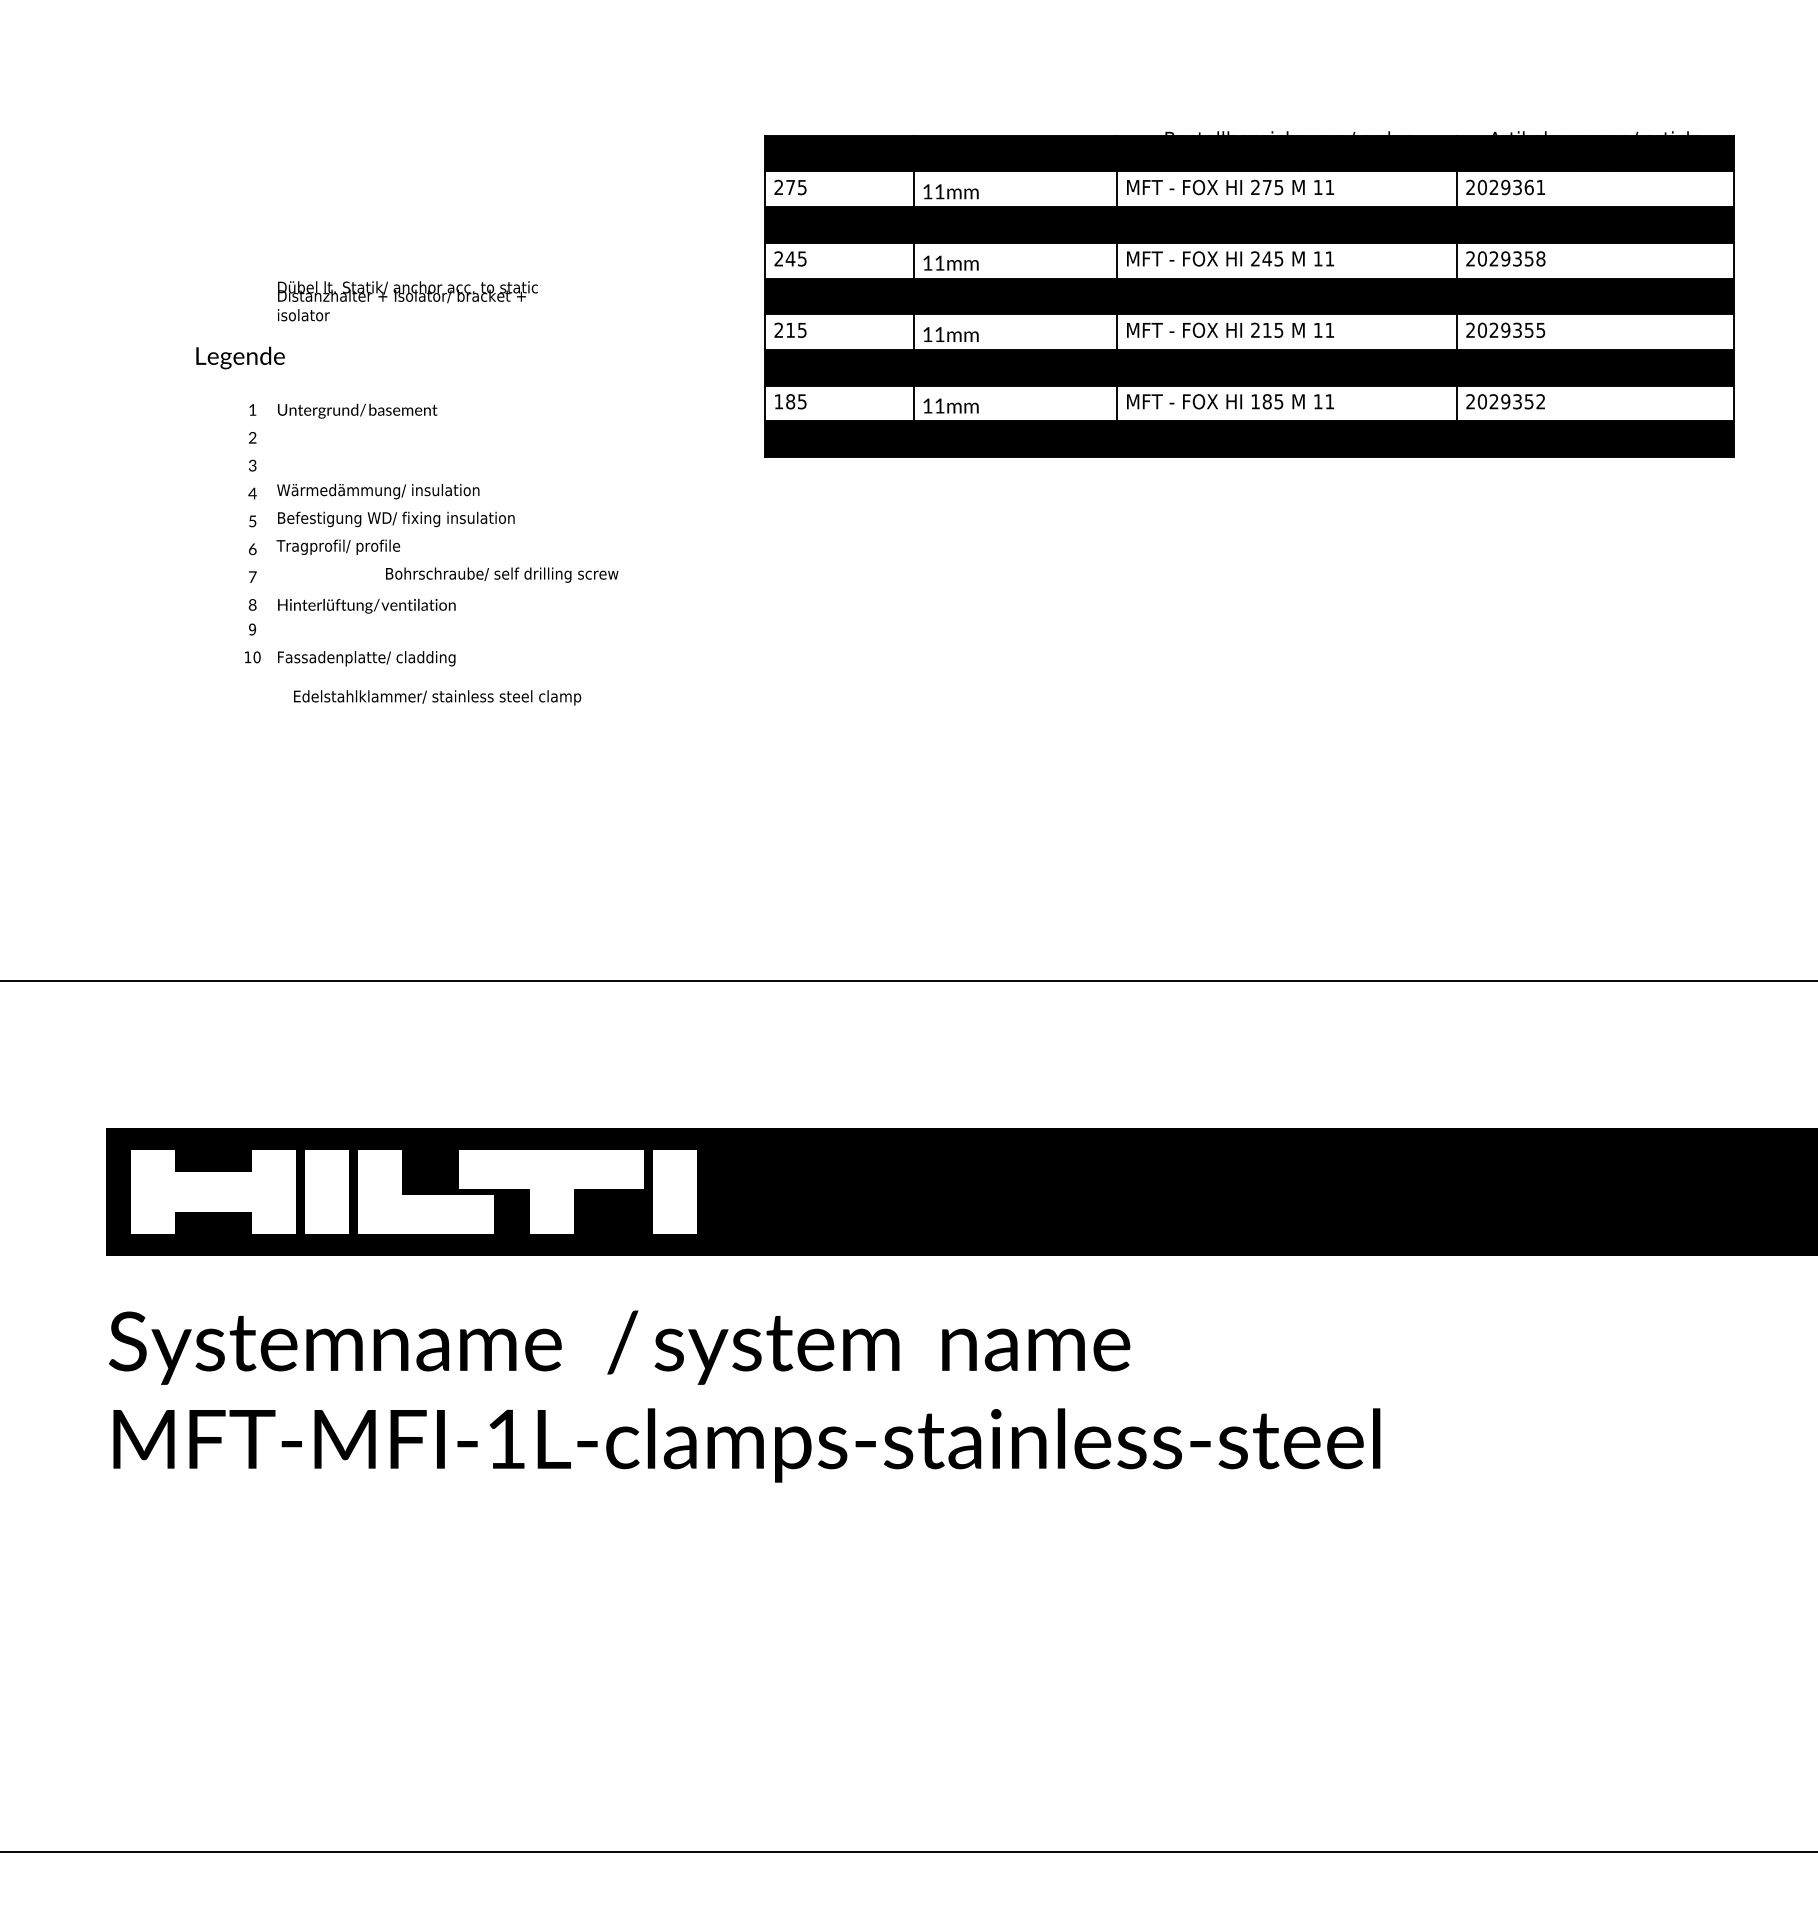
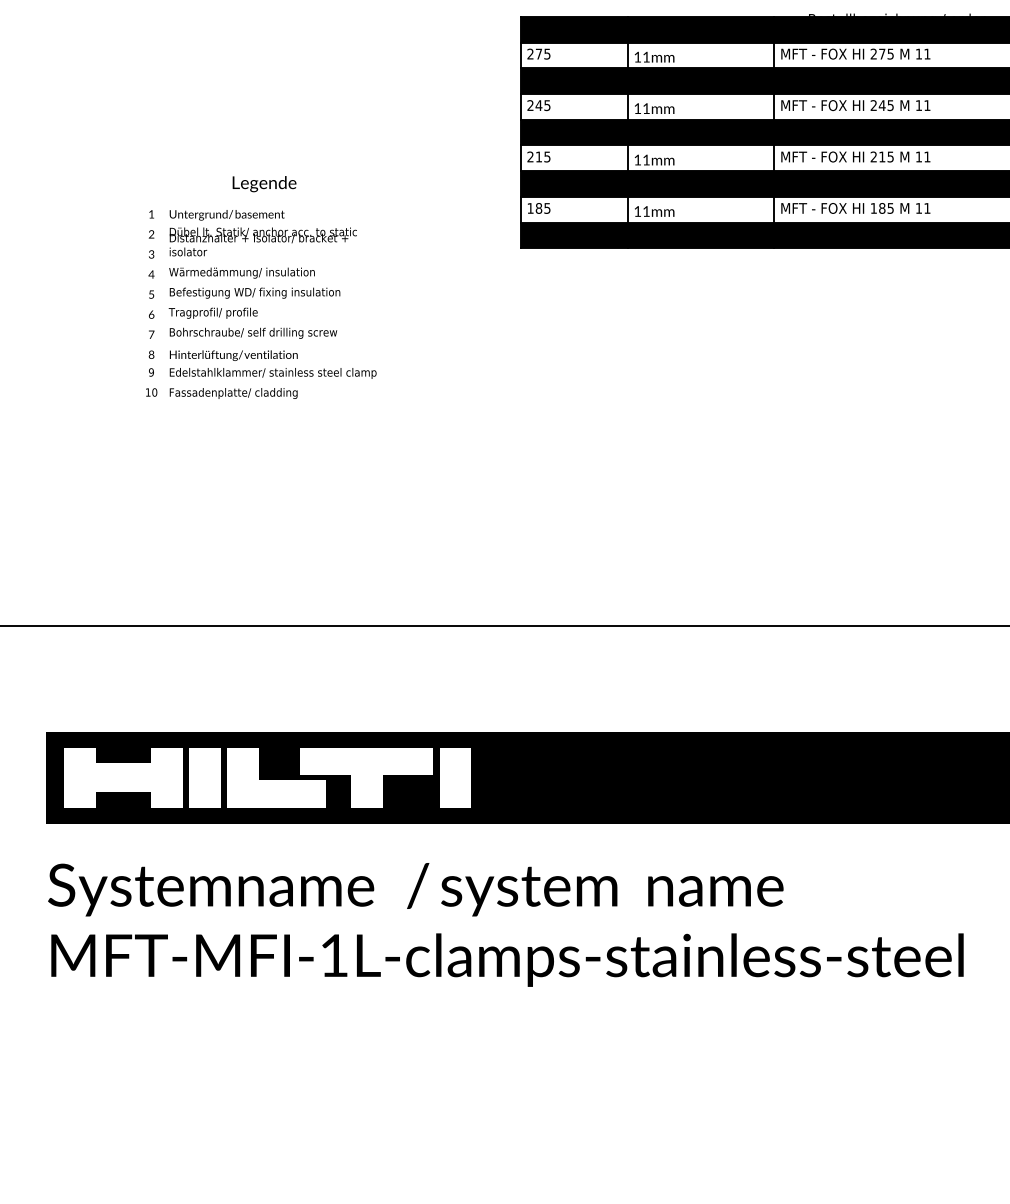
text: (407, 301) -> (263, 242), moved
text: (240, 357) -> (264, 183), moved
text: (502, 574) -> (253, 332), moved
text: (437, 697) -> (273, 373), moved

